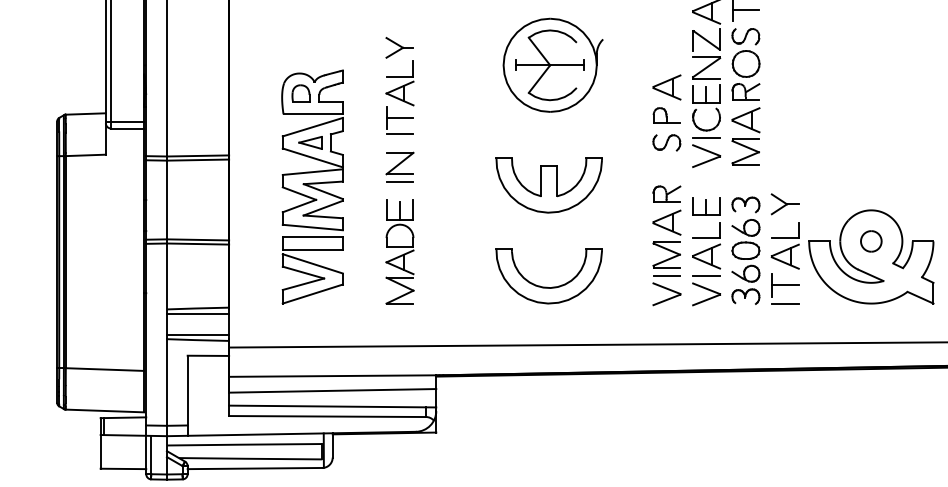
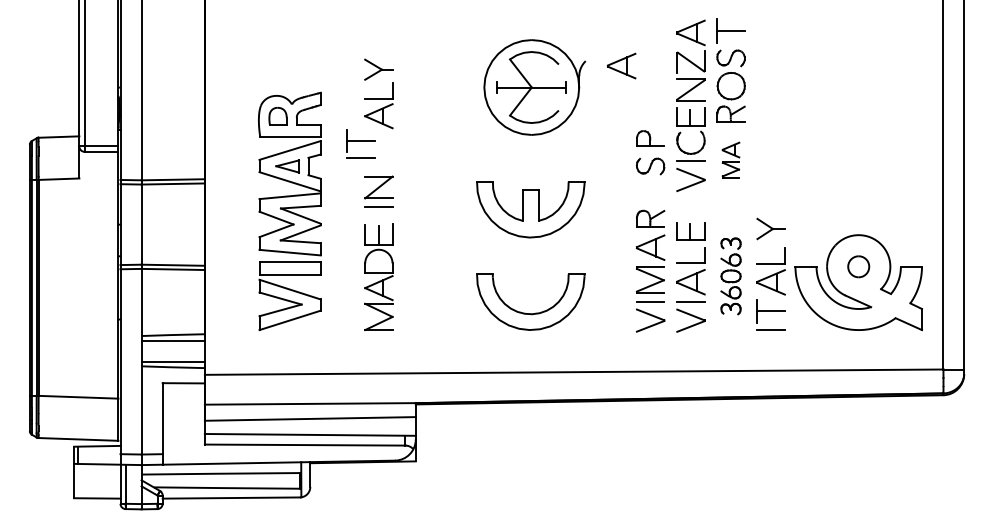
part: (666, 86) -> (621, 65), moved
part: (399, 120) -> (360, 143), moved
part: (745, 136) -> (730, 159), size x0.6
part: (745, 250) -> (730, 276), size x0.7

